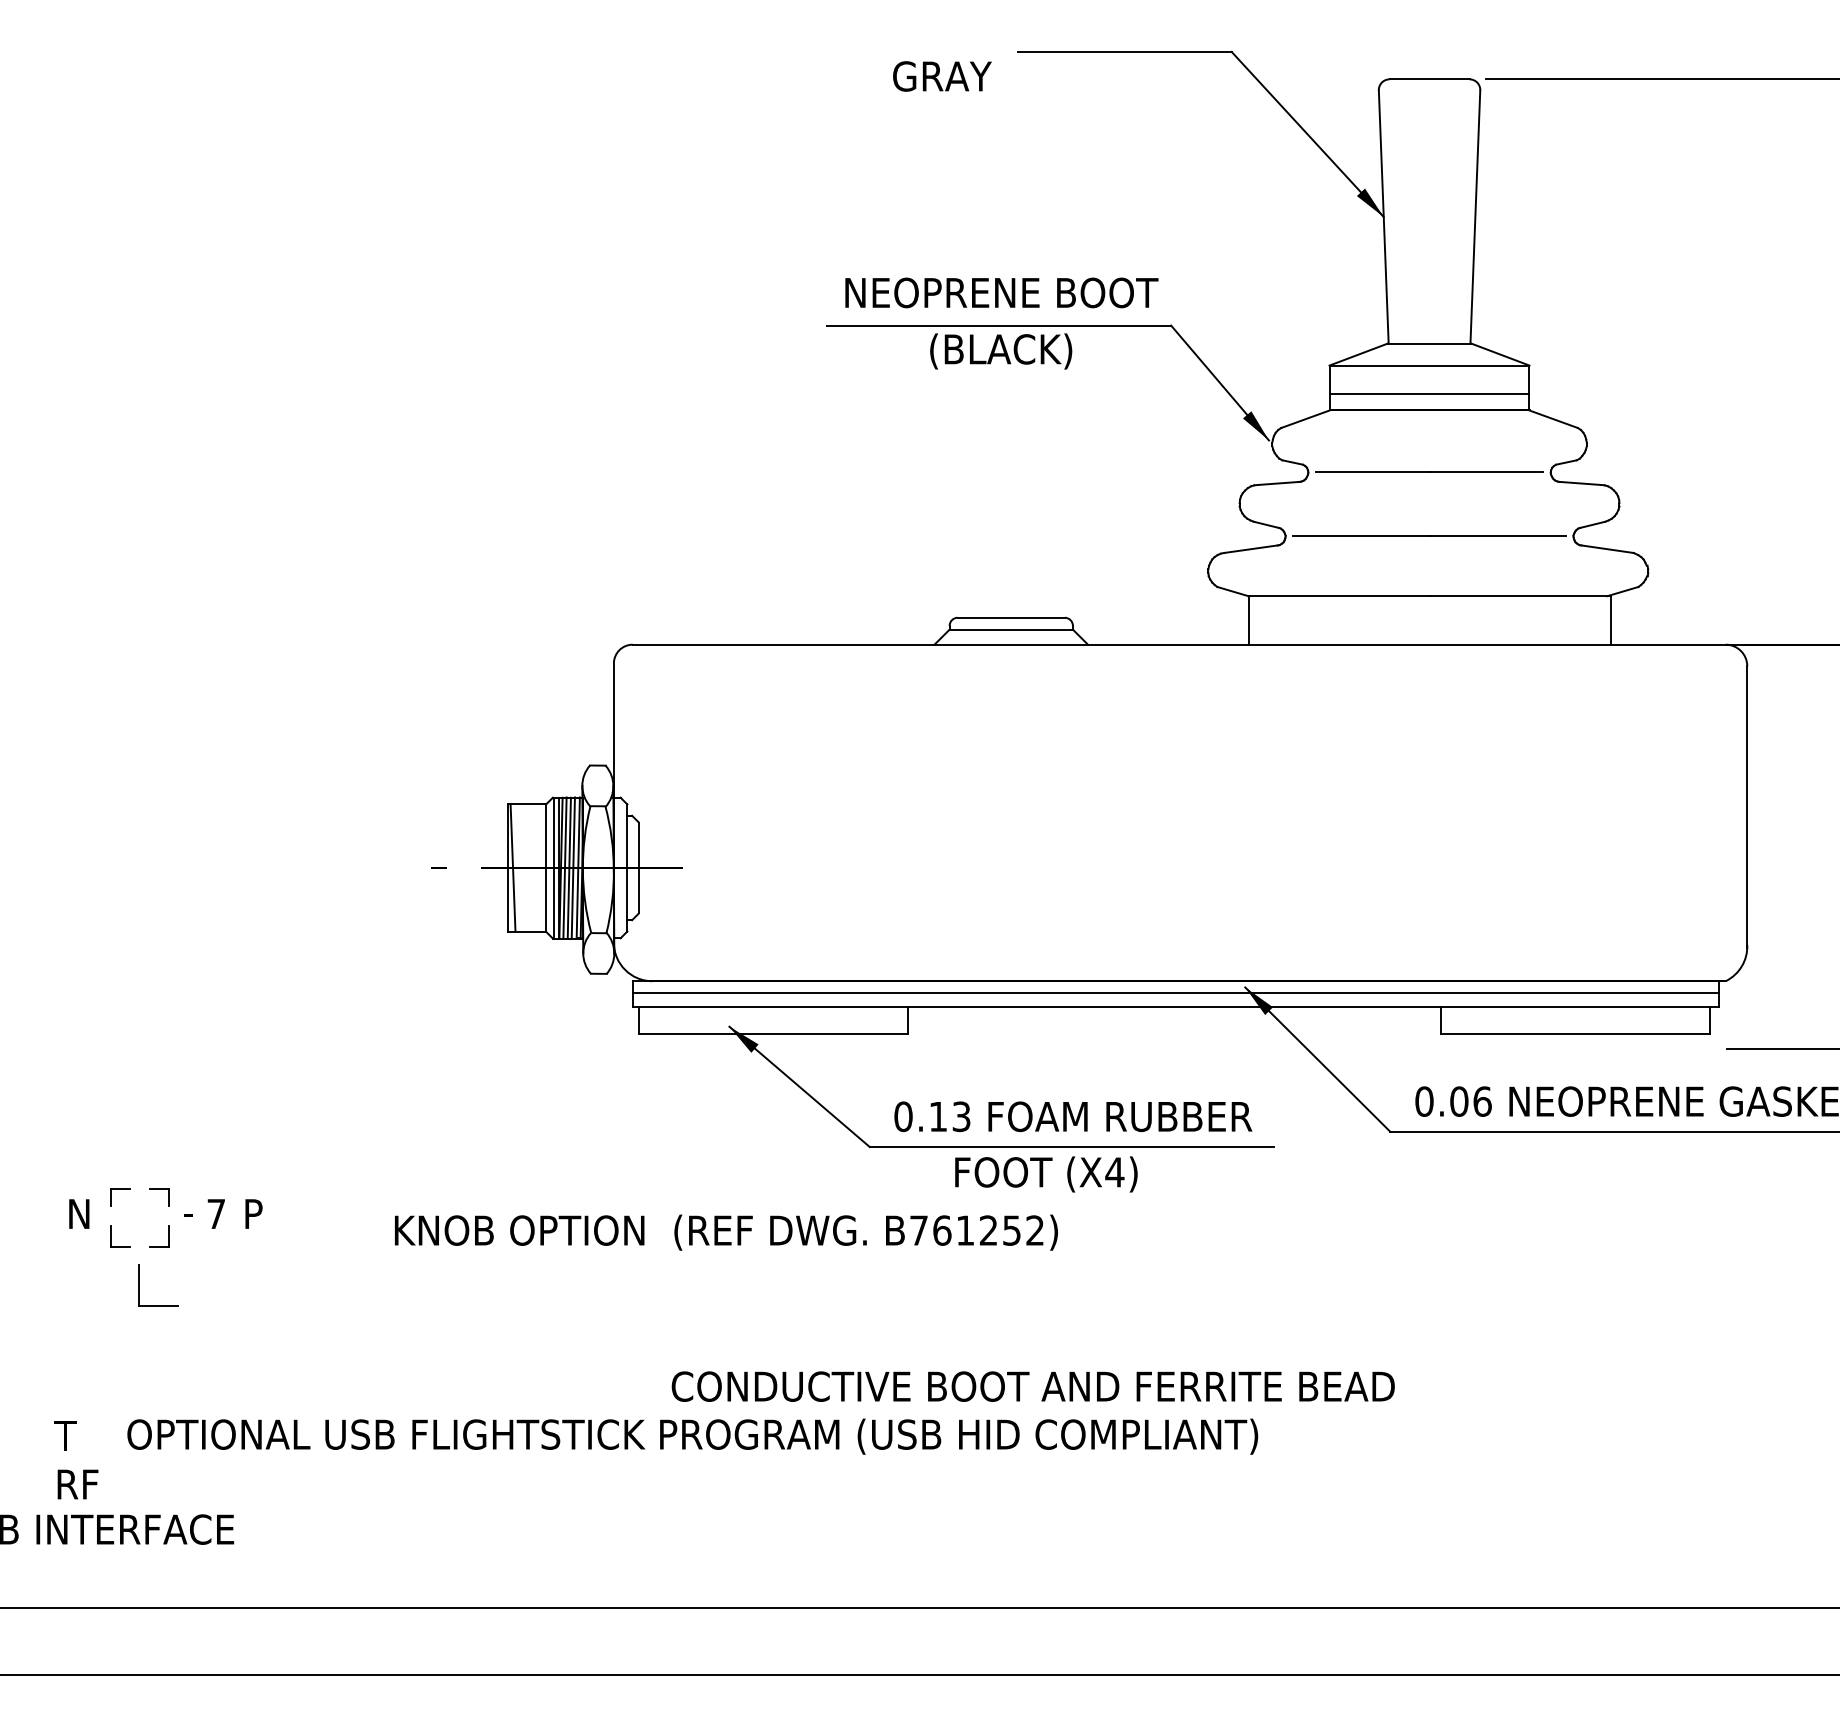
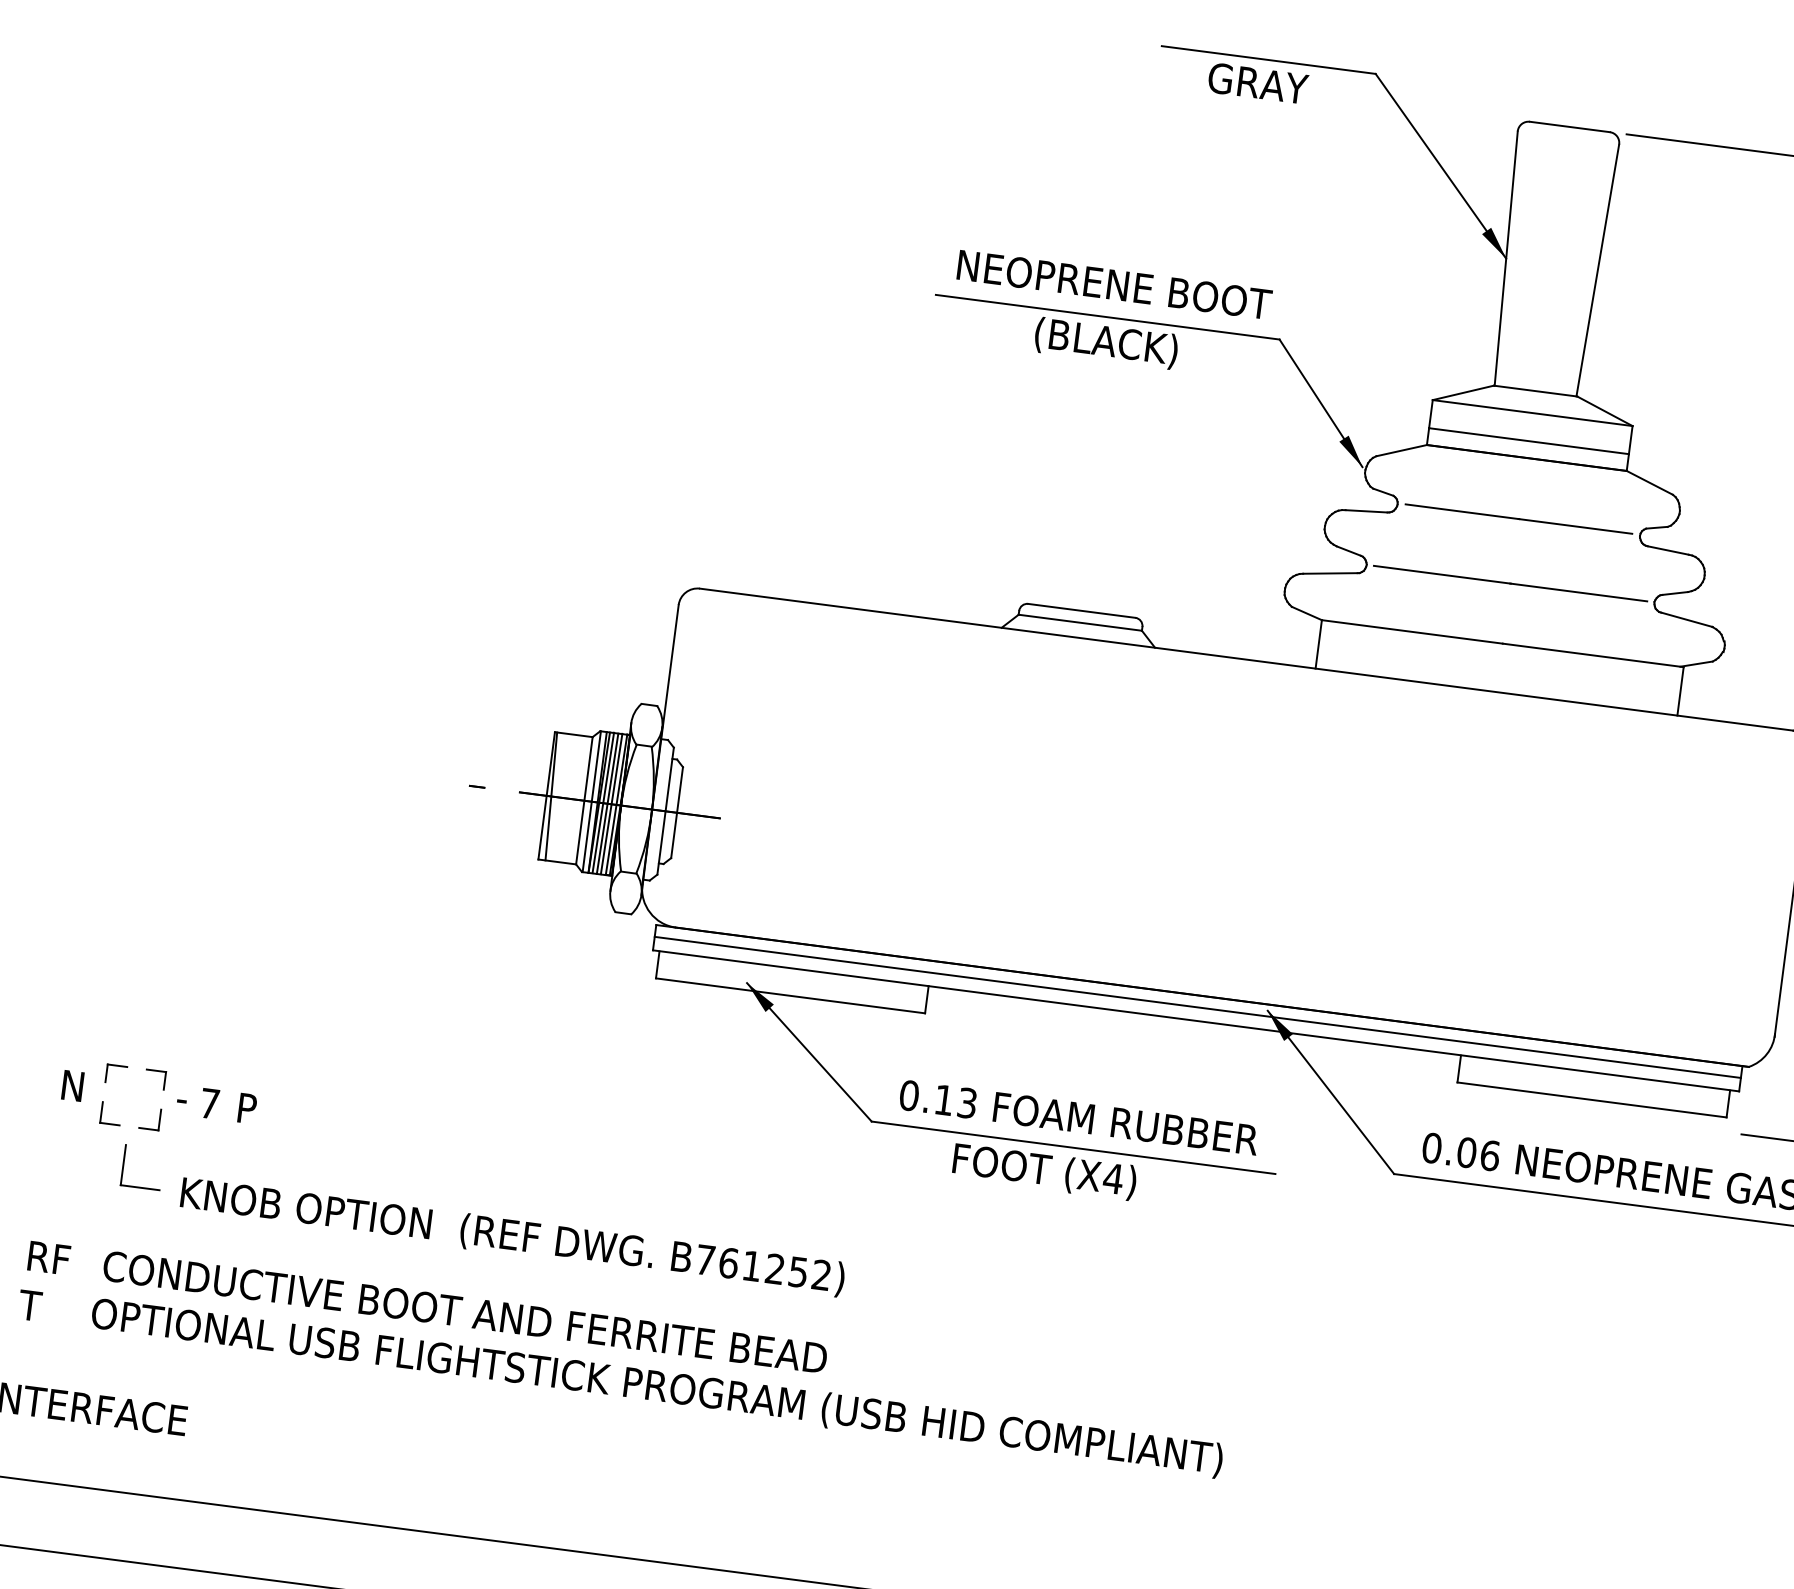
text: (942, 76) -> (1258, 83), moved
text: (726, 1232) -> (512, 1237), moved
text: (1032, 1386) -> (464, 1312), moved
text: (77, 1484) -> (48, 1258), moved

